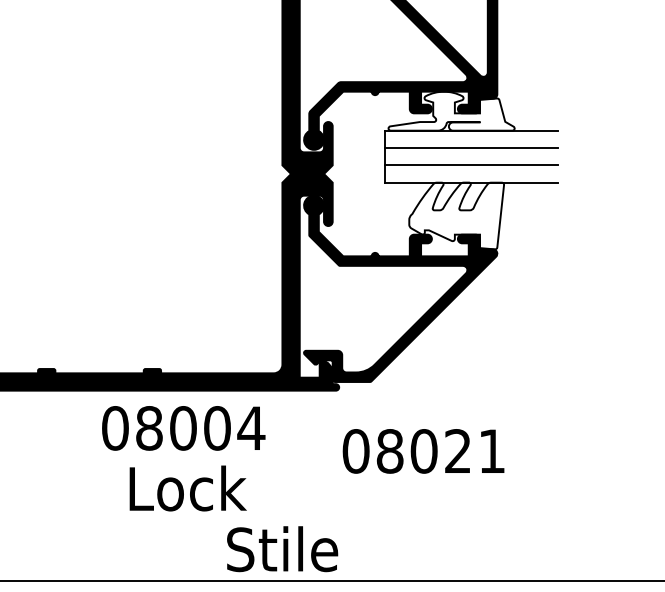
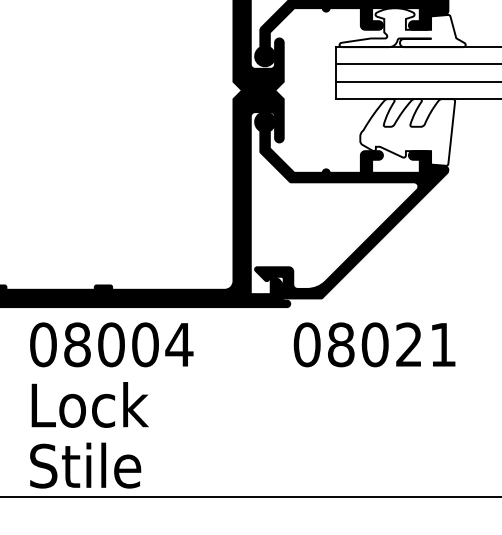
text: (183, 428) -> (111, 344), moved
text: (423, 451) -> (374, 344), moved
text: (187, 488) -> (89, 404), moved
text: (282, 549) -> (85, 465), moved

